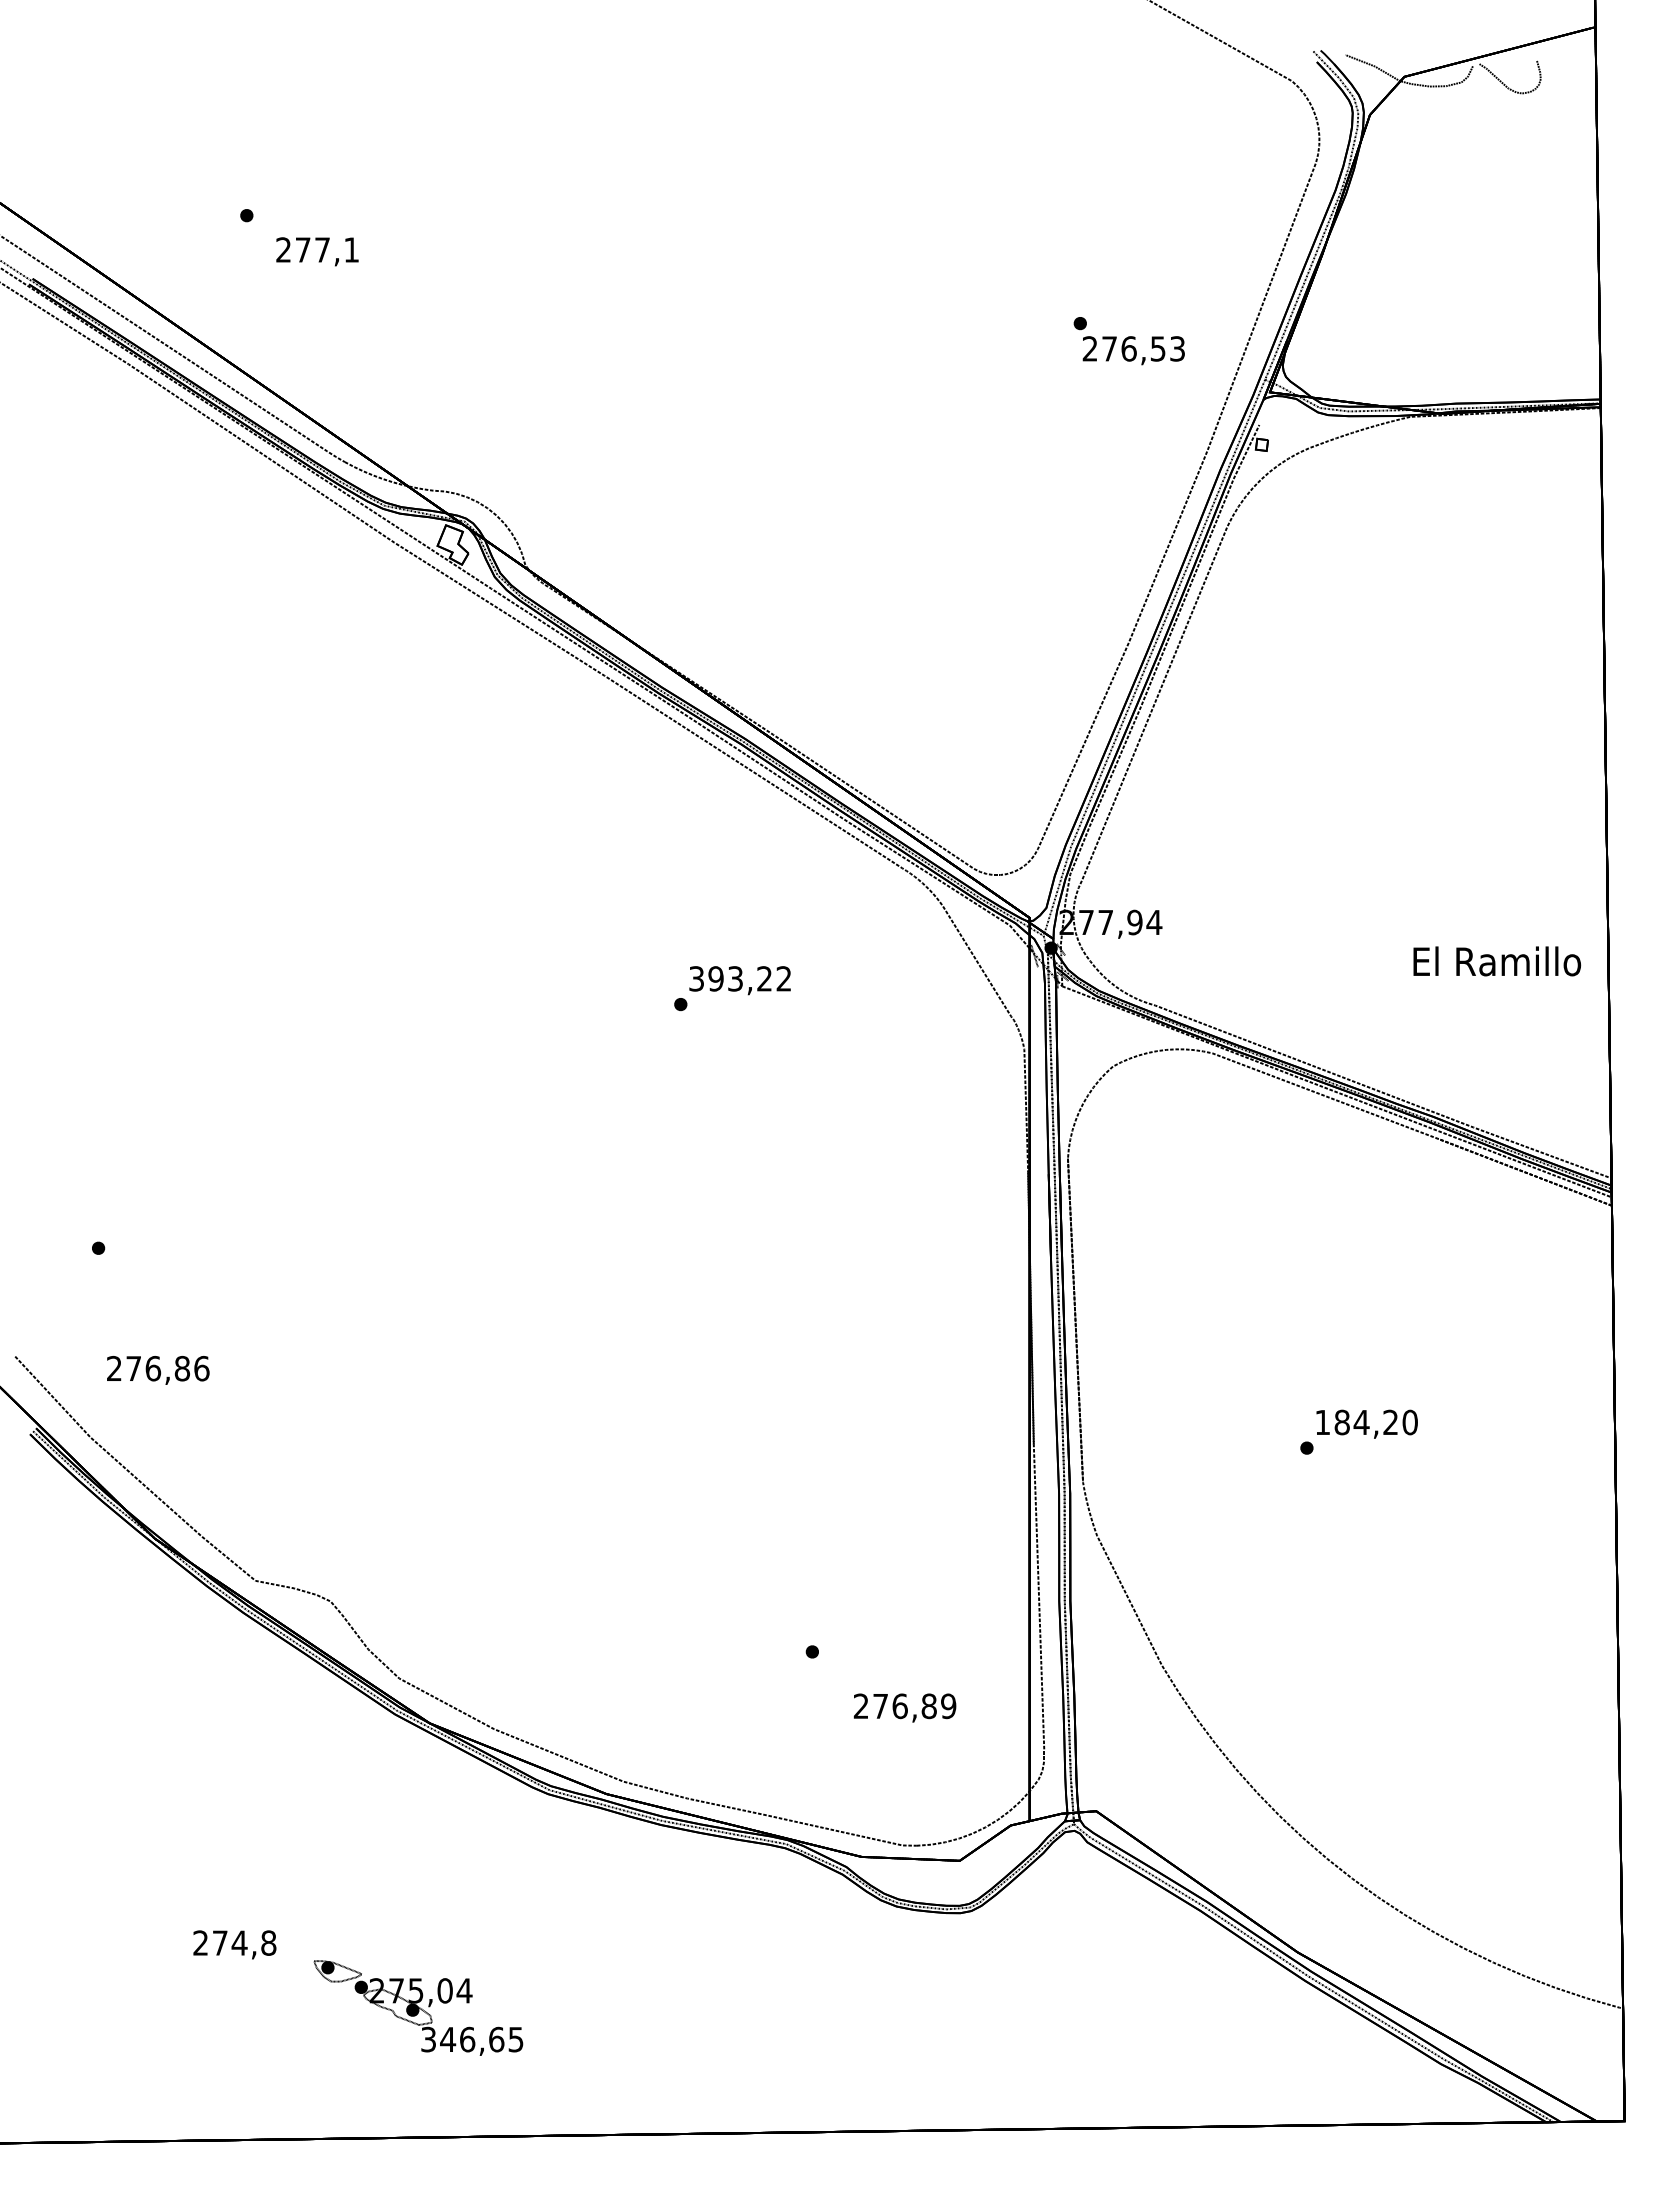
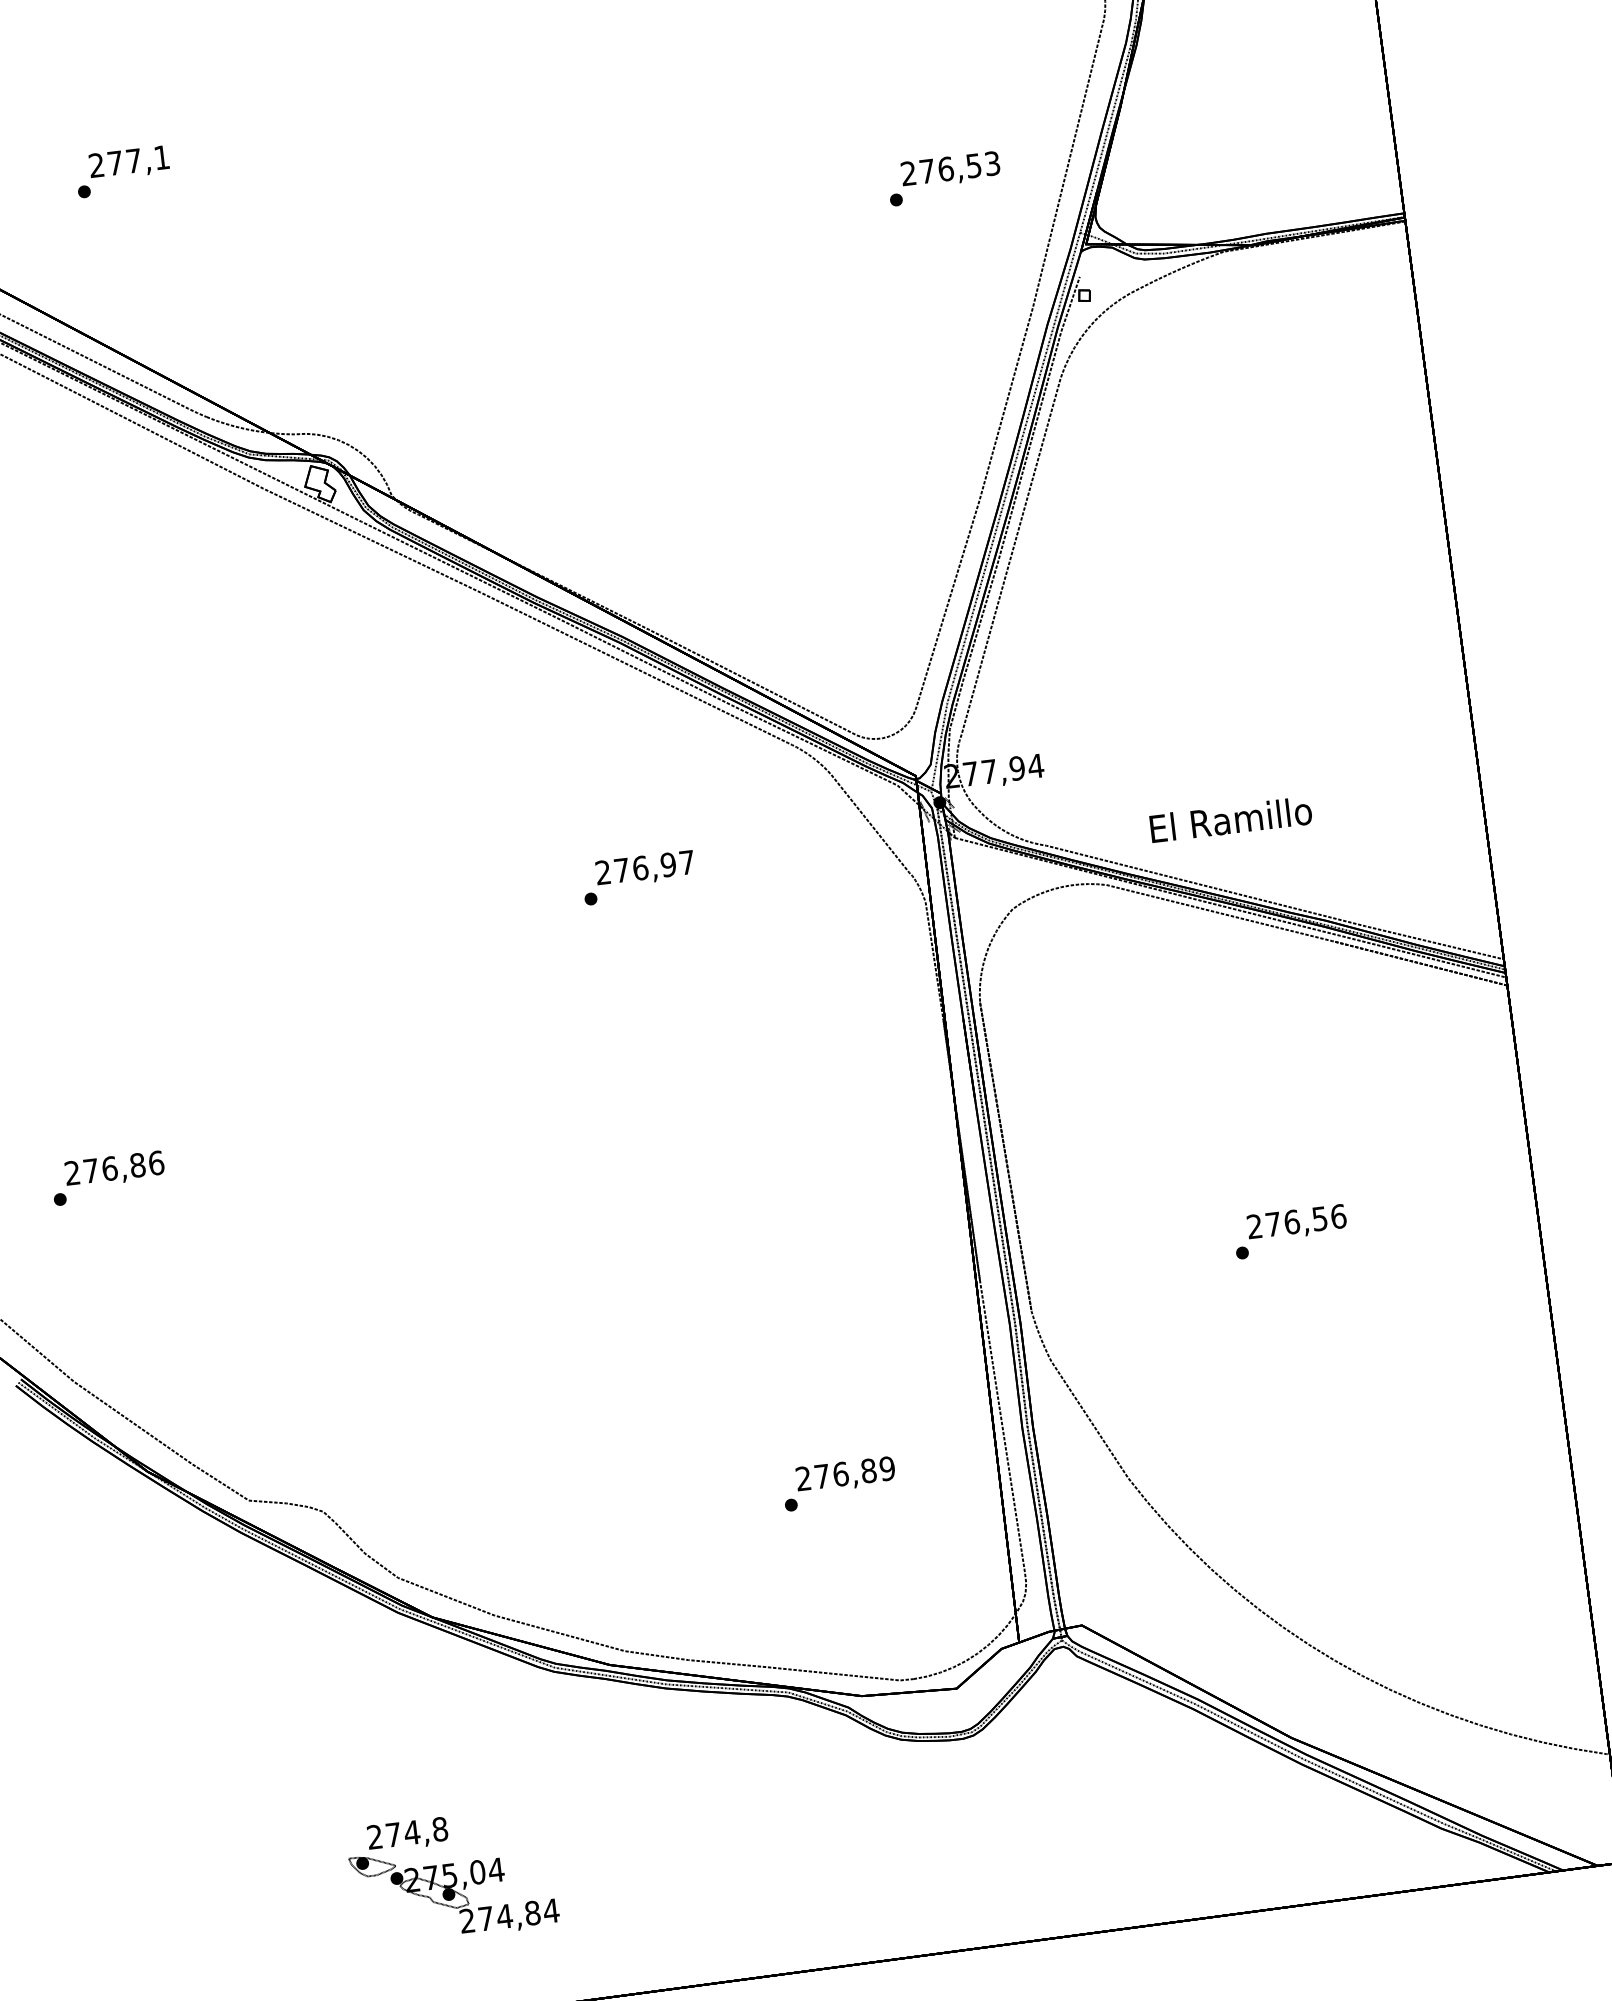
text: (317, 251) -> (129, 162), moved
text: (1133, 350) -> (950, 170), moved
text: (1497, 961) -> (1231, 819), moved
text: (740, 978) -> (645, 867), 393,22 -> 276,97
text: (158, 1370) -> (115, 1169), moved
text: (1366, 1422) -> (1296, 1221), 184,20 -> 276,56
text: (904, 1707) -> (845, 1474), moved
text: (234, 1944) -> (407, 1834), moved
text: (472, 2039) -> (509, 1915), 346,65 -> 274,84

